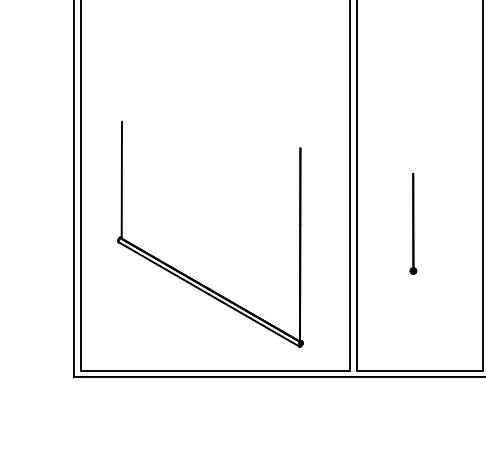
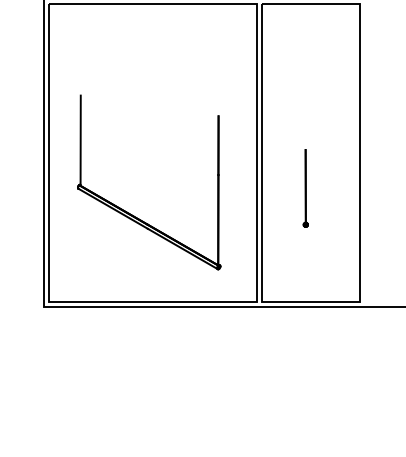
part: (185, 273) -> (129, 212), moved

